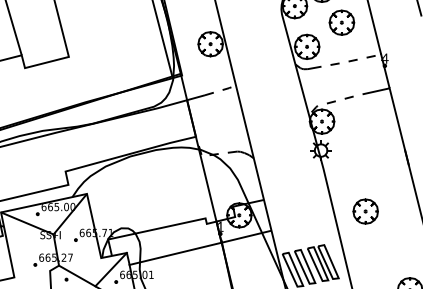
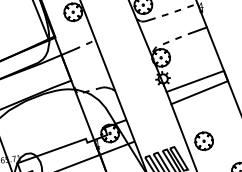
line: (364, 159) -> (195, 81), added
line: (367, 175) -> (199, 92), added
part: (365, 211) -> (203, 141), moved

